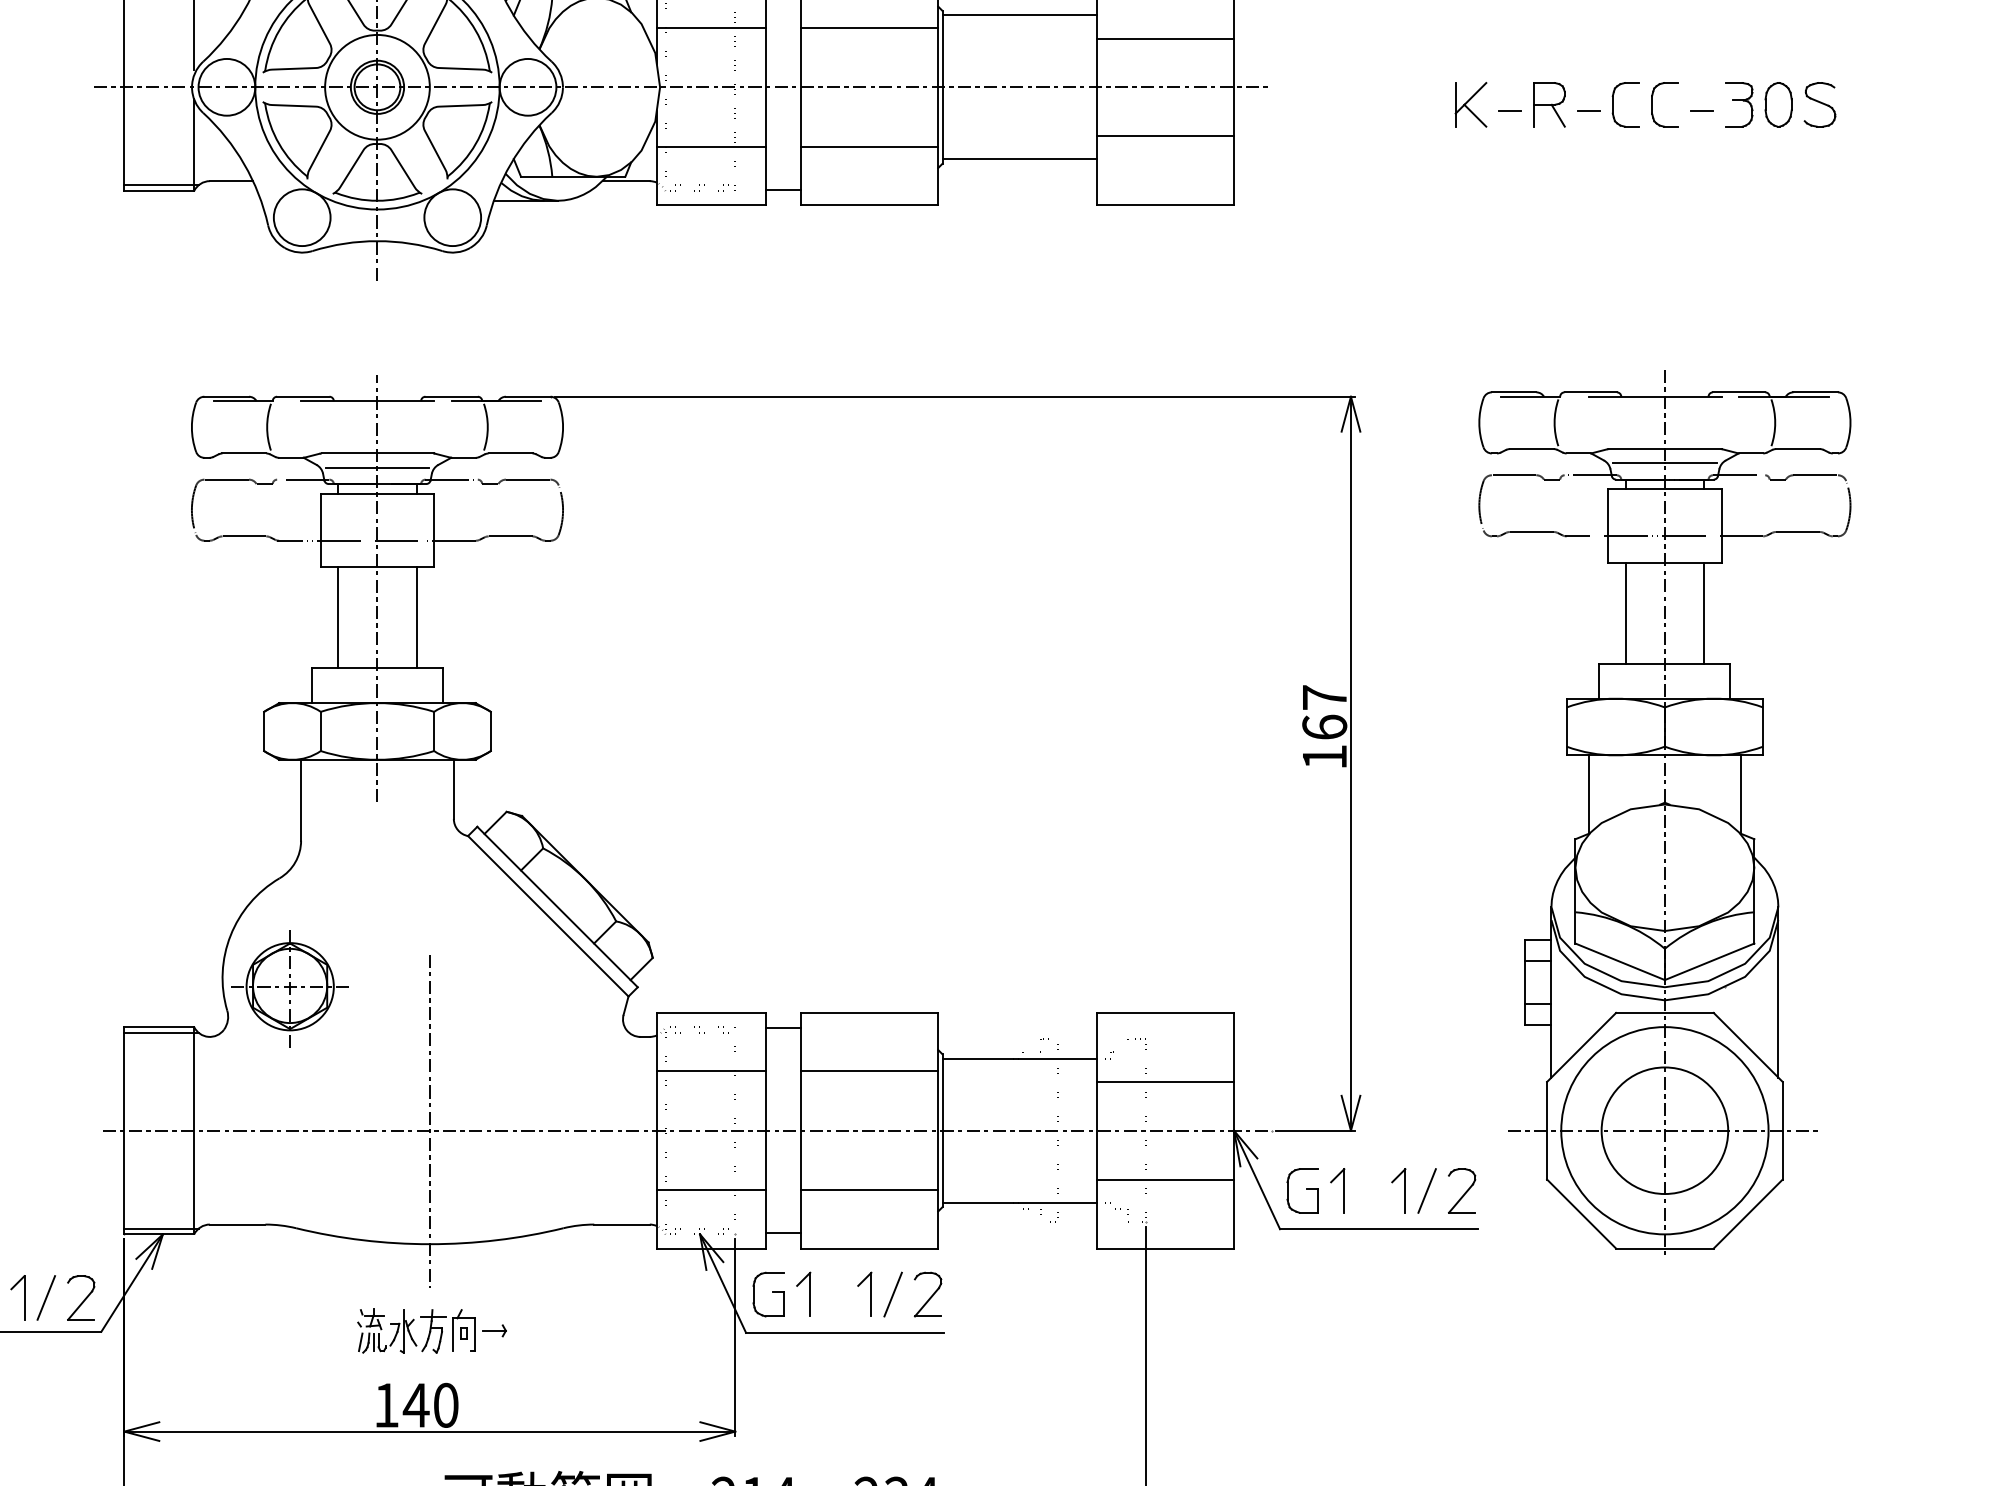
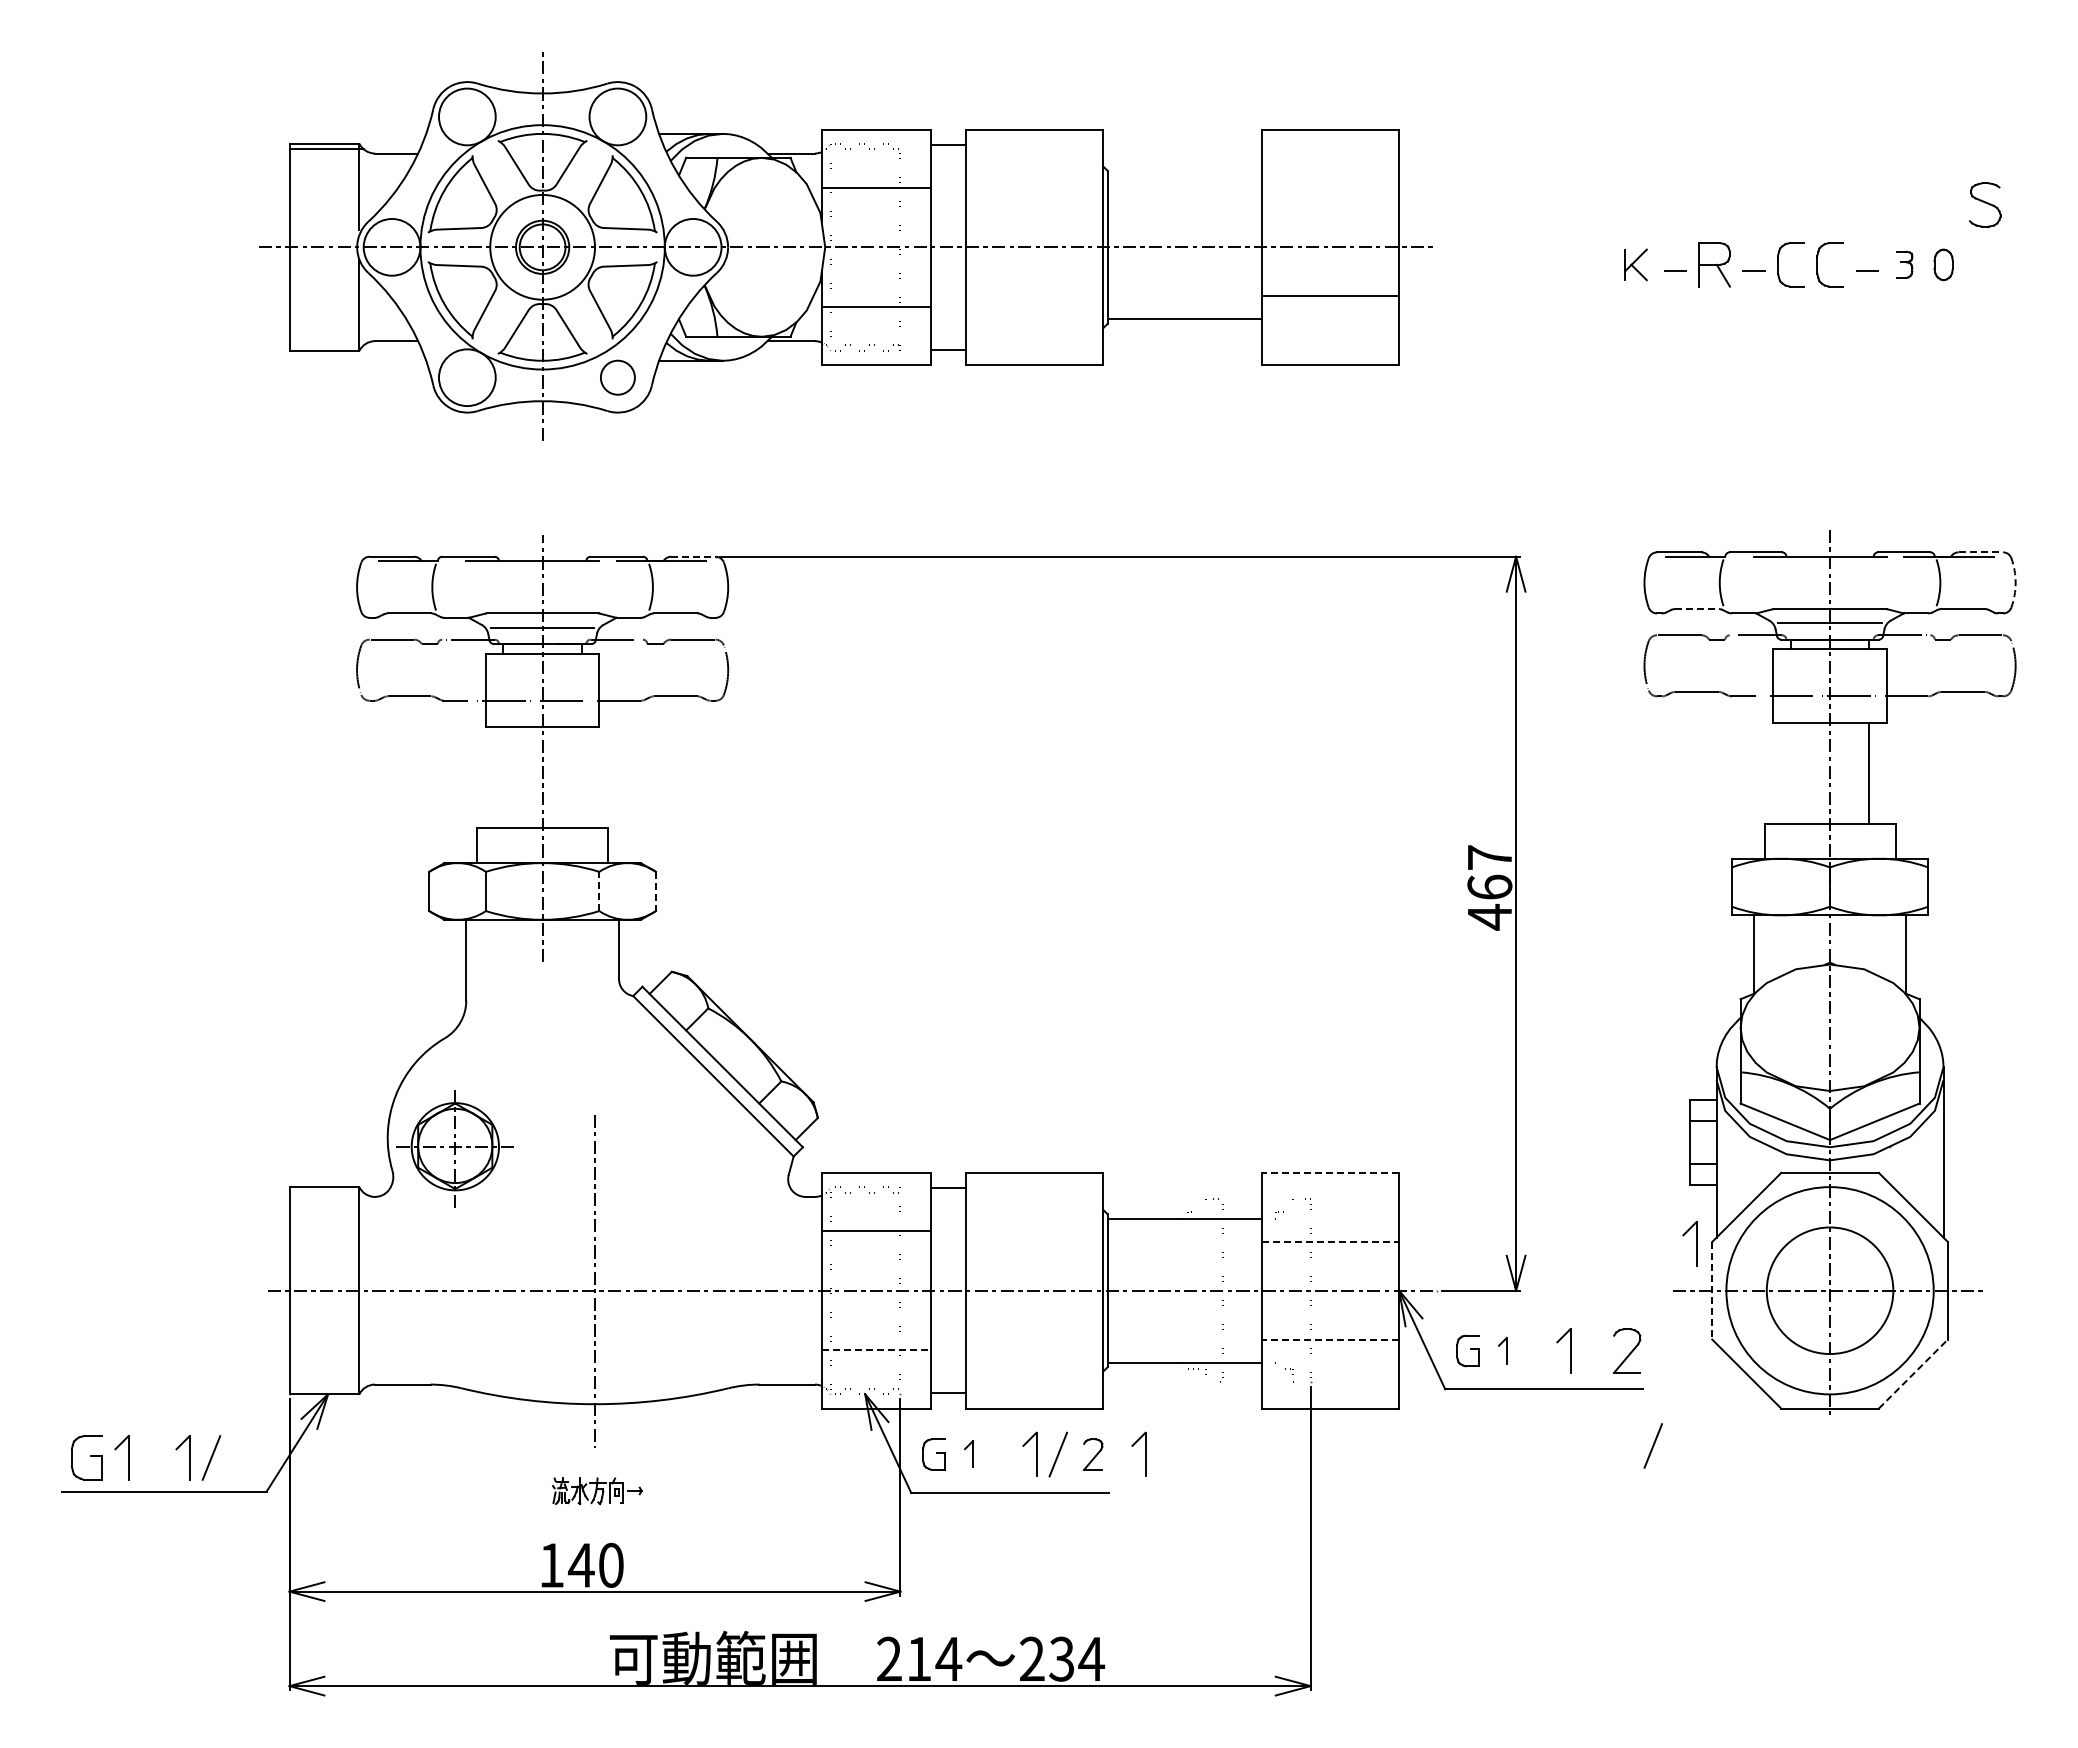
line: (1019, 15) -> (1184, 175), removed
line: (869, 27) -> (1034, 187), removed
line: (1165, 38) -> (1330, 198), removed
part: (1470, 104) -> (1635, 264), size x0.7
part: (1739, 104) -> (1904, 264), size x0.6
part: (1778, 104) -> (1943, 264), size x0.7
part: (1819, 104) -> (1984, 204), moved
line: (869, 147) -> (1034, 307), removed
line: (161, 185) -> (326, 345), removed
circle: (452, 217) -> (617, 377), size x0.6
line: (1816, 392) -> (1981, 552), solid -> dashed
line: (528, 396) -> (693, 556), solid -> dashed
arc: (1850, 422) -> (2015, 582), solid -> dashed
line: (1531, 449) -> (1696, 609), solid -> dashed
line: (1625, 612) -> (1790, 772), removed
line: (338, 617) -> (503, 777), removed
line: (416, 617) -> (581, 777), removed
line: (434, 731) -> (599, 891), solid -> dashed
line: (491, 731) -> (656, 891), solid -> dashed
text: (1324, 756) -> (1489, 916), 167 -> 467
line: (1165, 1012) -> (1330, 1172), solid -> dashed
line: (161, 1032) -> (326, 1192), removed
line: (869, 1071) -> (1034, 1231), removed
line: (1165, 1081) -> (1330, 1241), solid -> dashed
part: (1531, 1083) -> (1696, 1243), added
line: (1547, 1130) -> (1712, 1290), solid -> dashed
line: (1165, 1179) -> (1330, 1339), solid -> dashed
line: (711, 1190) -> (876, 1350), solid -> dashed
line: (869, 1190) -> (1034, 1350), removed
part: (1302, 1190) -> (1467, 1350), size x0.7
part: (1337, 1190) -> (1502, 1350), size x0.6
line: (1426, 1190) -> (1652, 1445), moved
line: (1748, 1214) -> (1913, 1374), solid -> dashed
line: (161, 1228) -> (326, 1388), removed
part: (803, 1293) -> (968, 1453), size x0.6
part: (980, 1293) -> (1145, 1453), added
part: (768, 1294) -> (933, 1454), size x0.7
part: (928, 1294) -> (1093, 1454), size x0.7
part: (81, 1297) -> (246, 1457), removed
part: (432, 1330) -> (597, 1490), size x0.6

